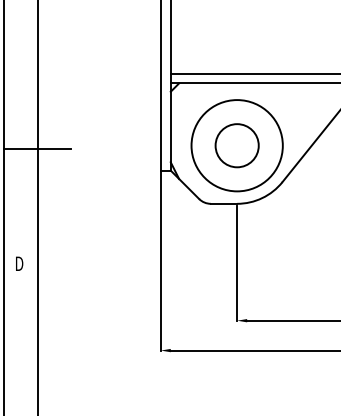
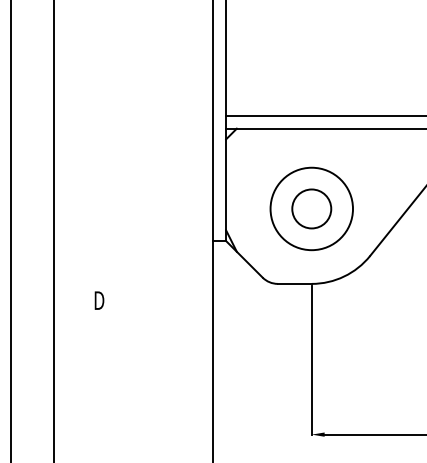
circle: (236, 145) -> (310, 208), size x0.7
circle: (236, 145) -> (310, 208), size x0.7
line: (37, 149) -> (54, 213), removed
text: (19, 263) -> (99, 300), moved

